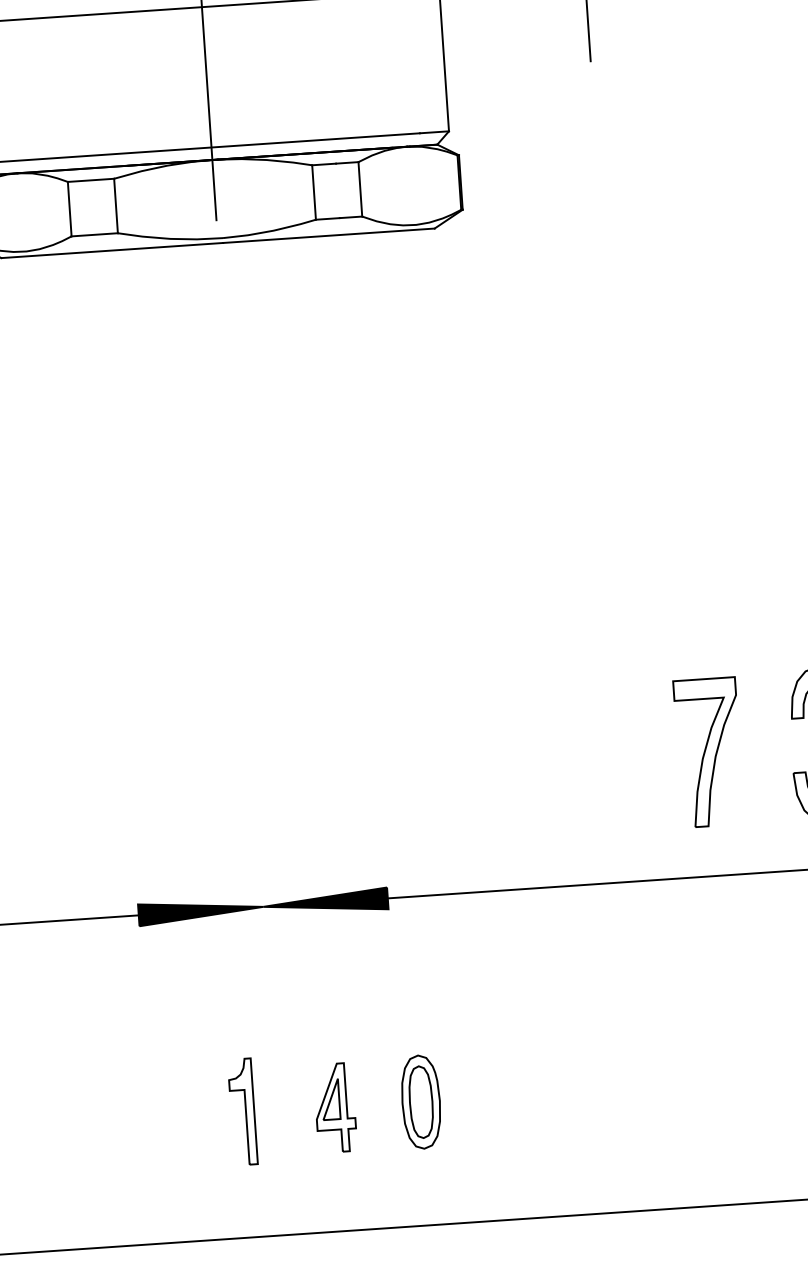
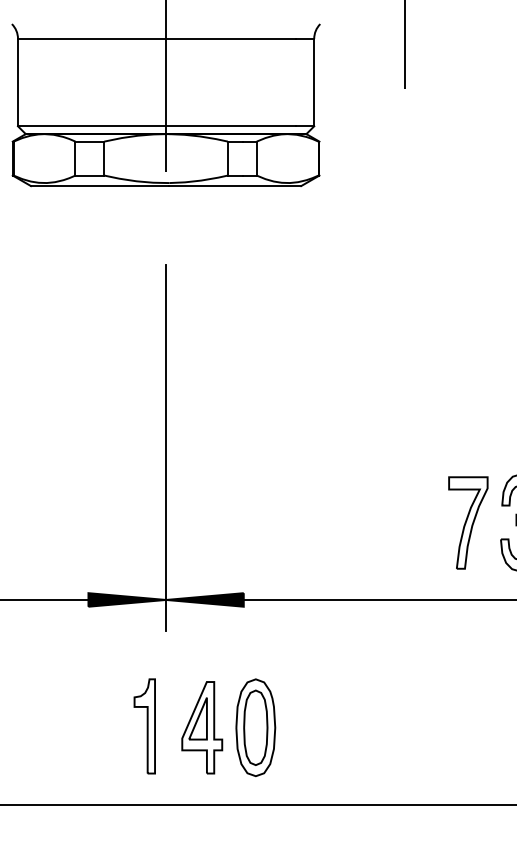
line: (247, 664) -> (166, 448), added
part: (709, 751) -> (468, 522), moved
part: (420, 1101) -> (255, 727), size x1.67
part: (335, 1107) -> (202, 727), size x1.67
part: (242, 1112) -> (144, 726), size x1.43

